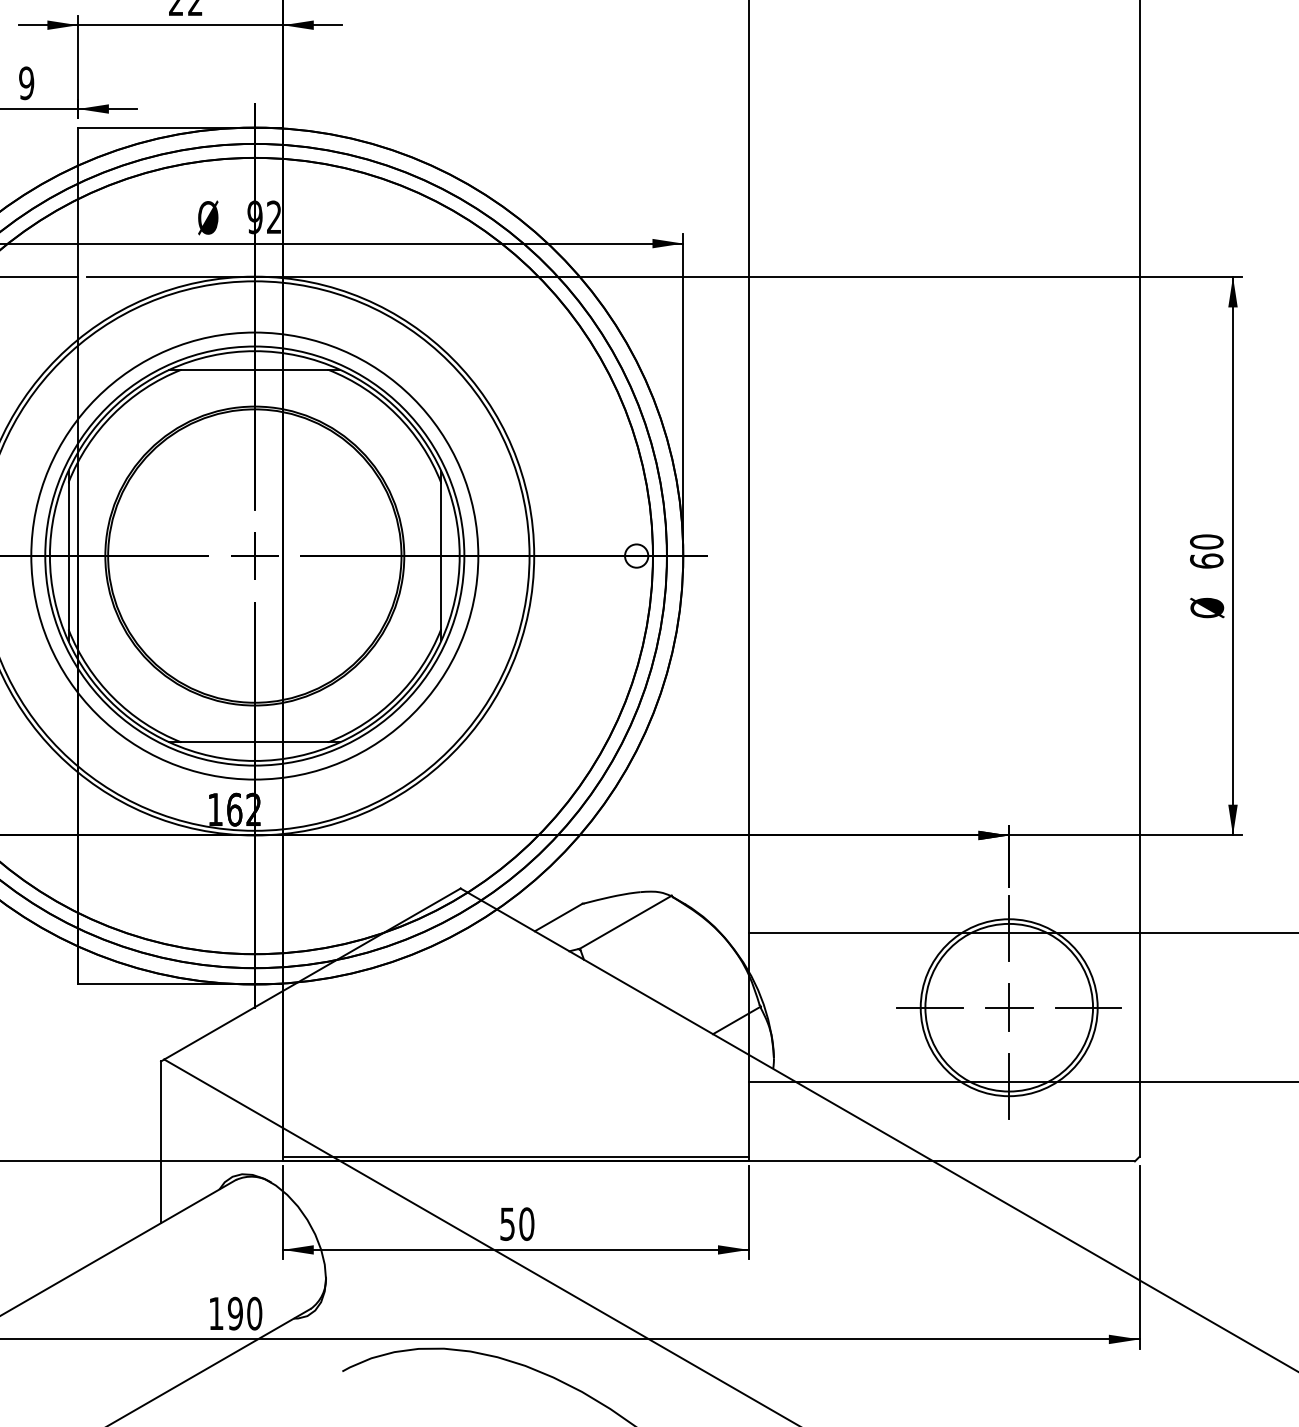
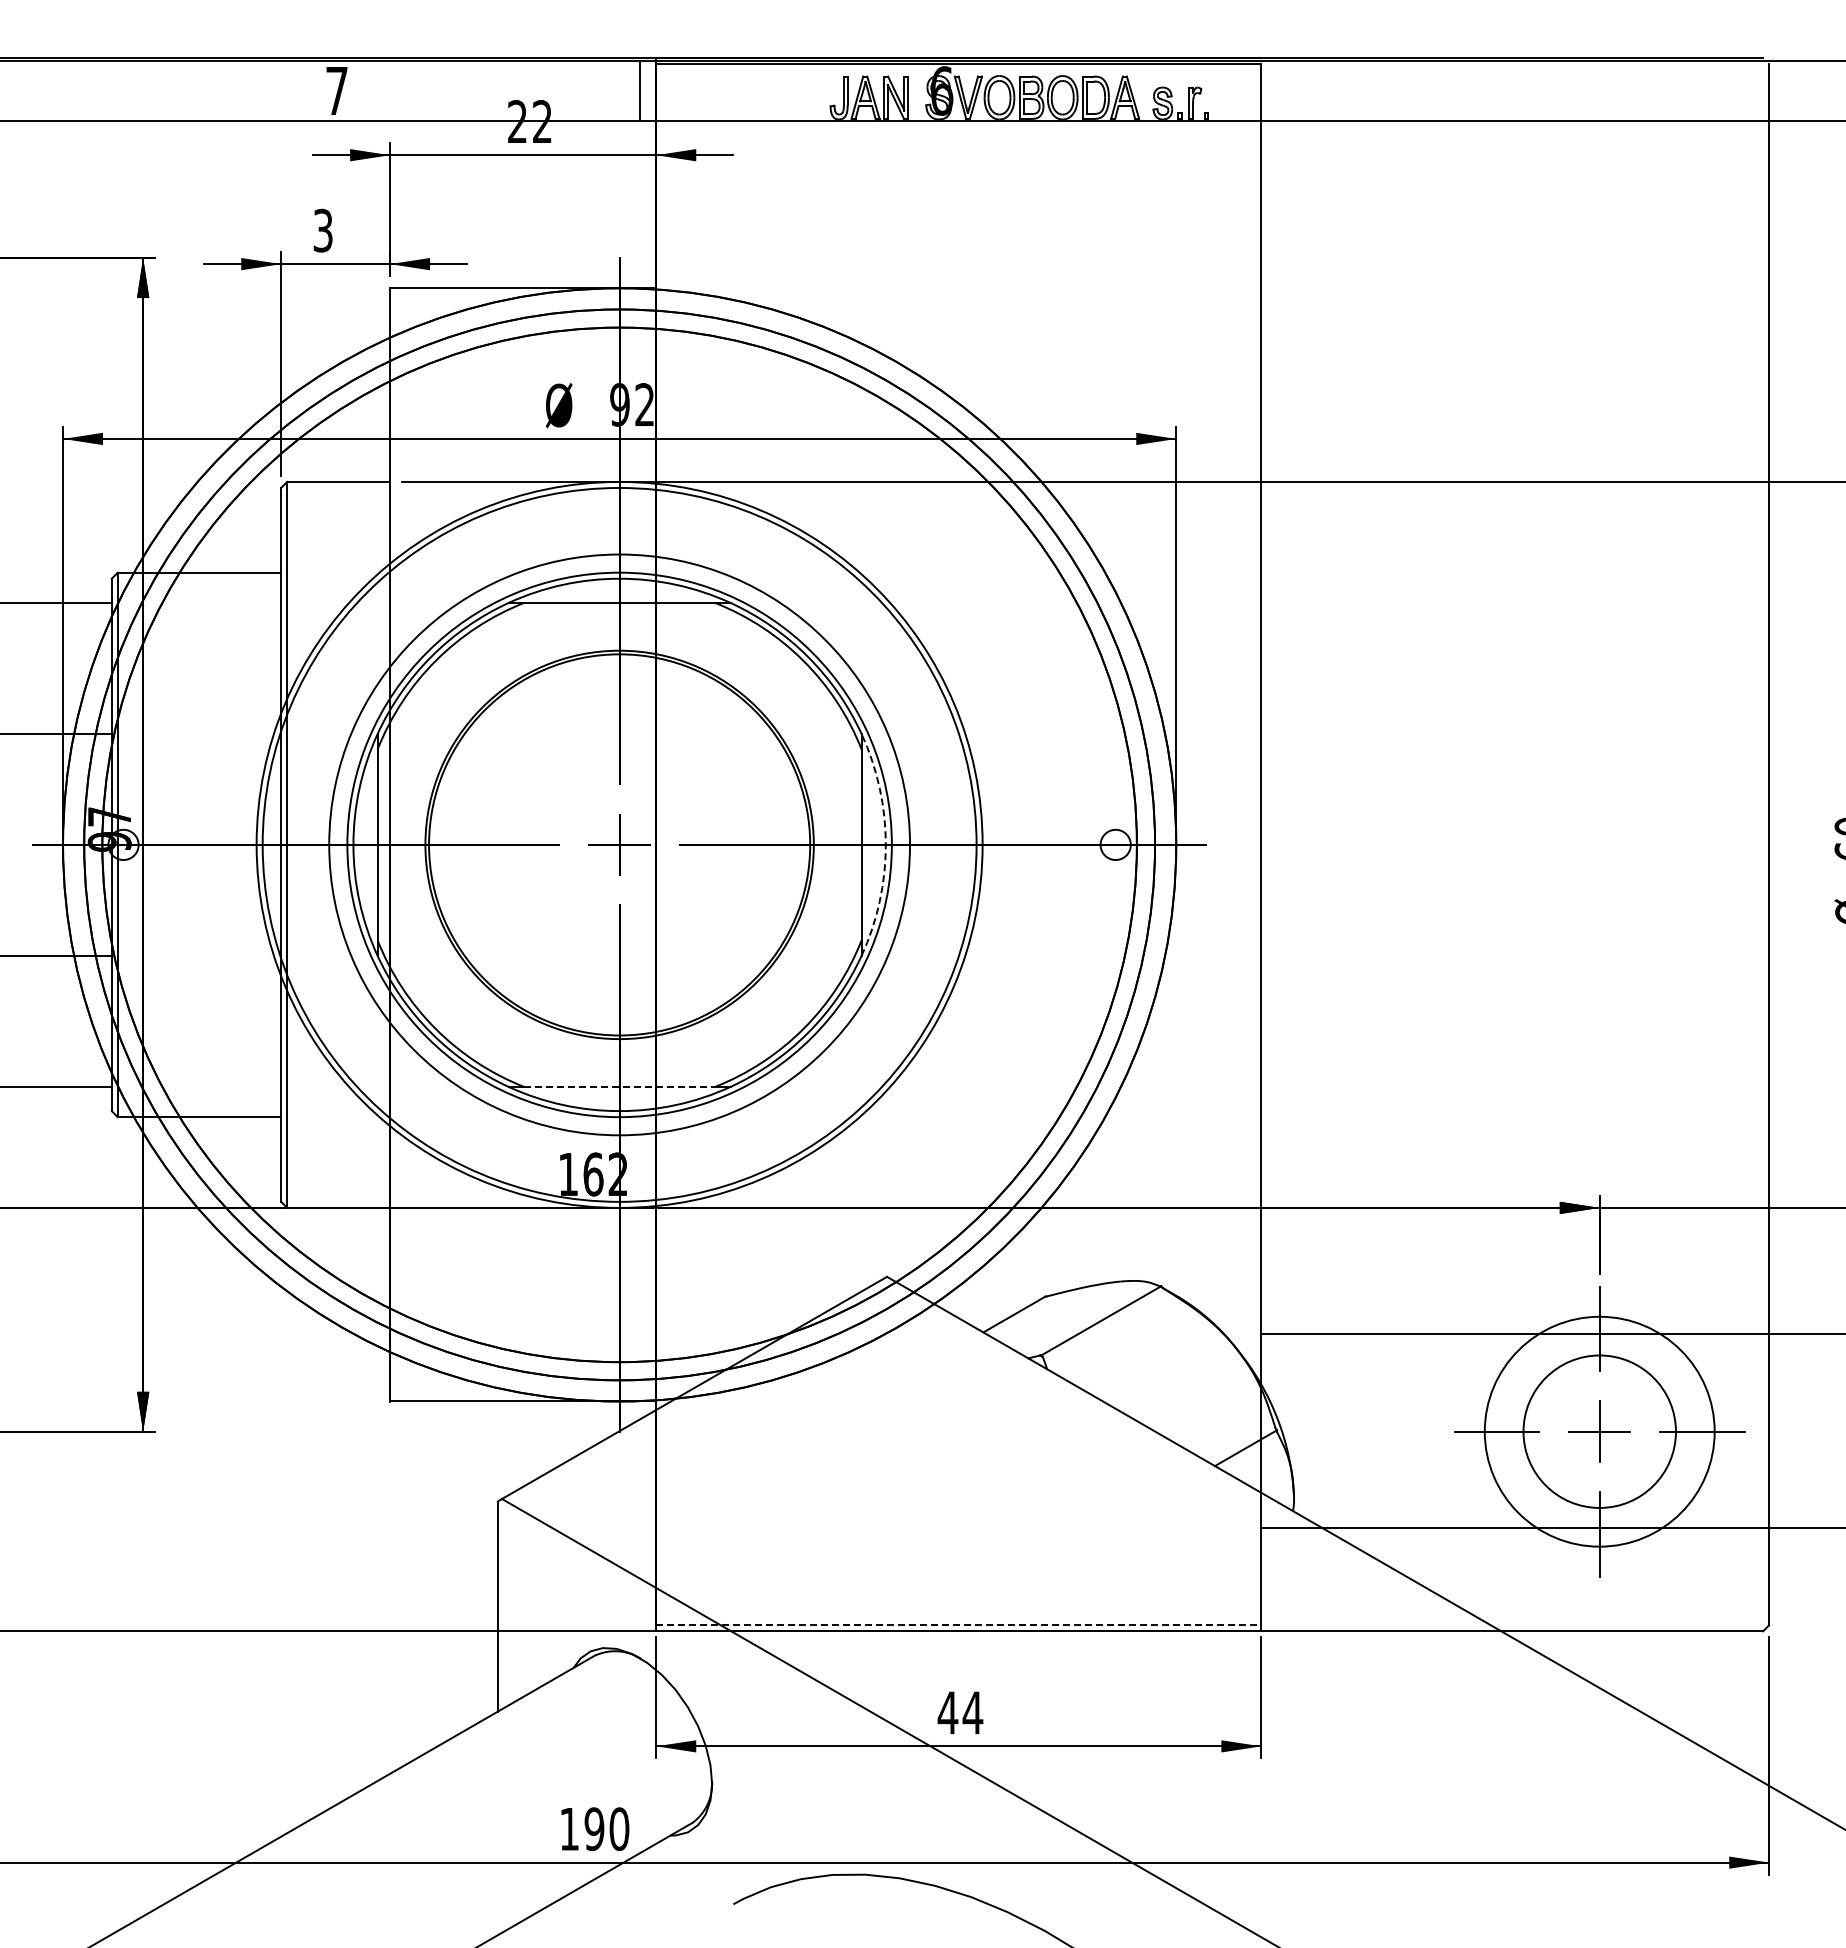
text: (26, 83) -> (322, 230), 9 -> 3
arc: (459, 555) -> (885, 844), solid -> dashed
line: (255, 742) -> (620, 1086), solid -> dashed
circle: (1009, 1007) -> (1599, 1431), size x0.7
line: (516, 1156) -> (959, 1625), solid -> dashed
text: (517, 1223) -> (960, 1712), 50 -> 44

